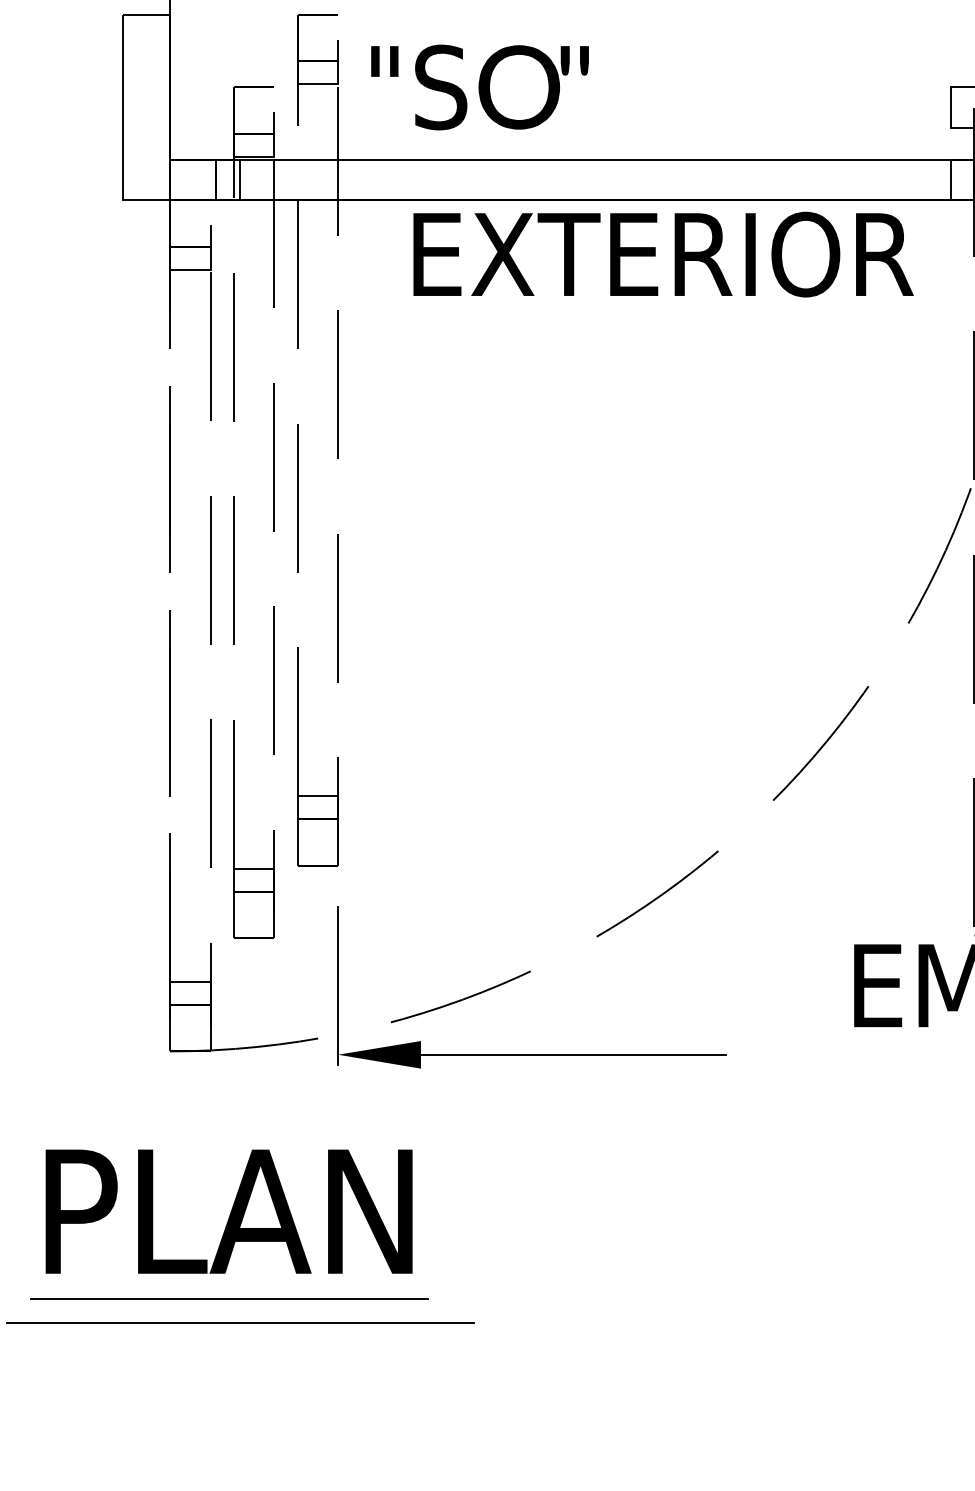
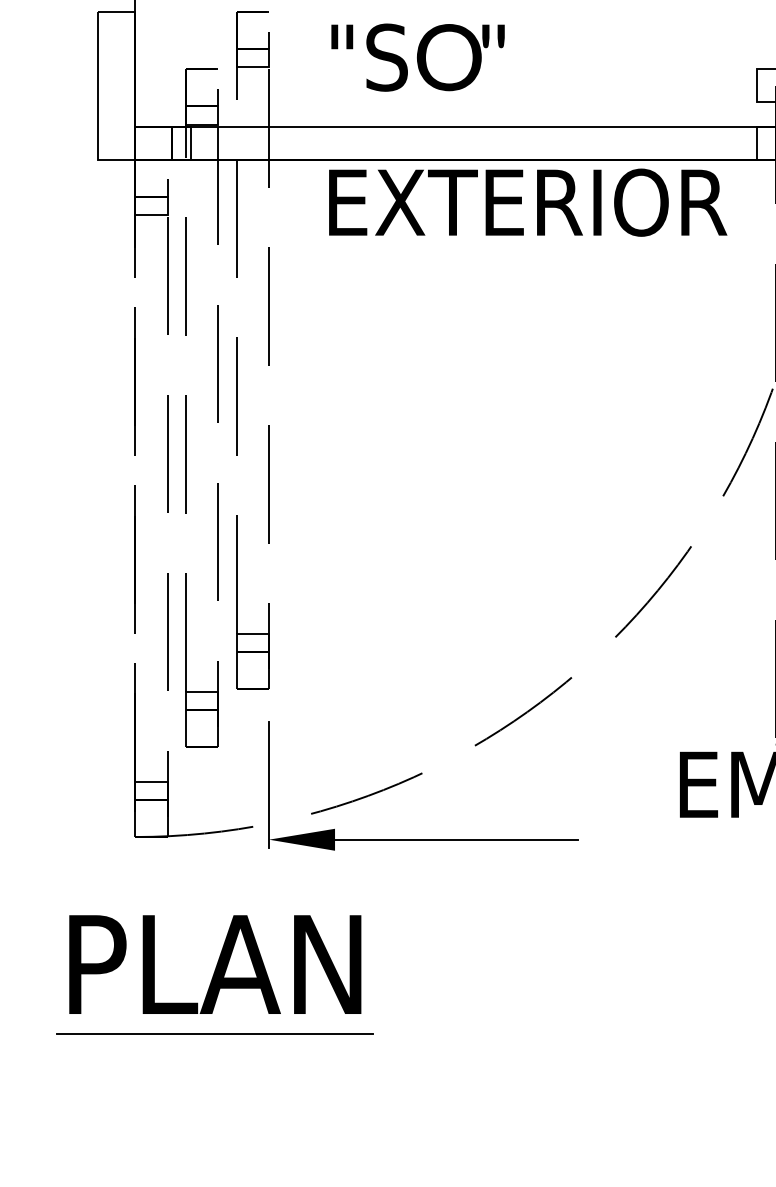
text: (479, 87) -> (417, 57), moved
part: (228, 1224) -> (214, 974), moved
line: (240, 1323) -> (191, 1053), removed

